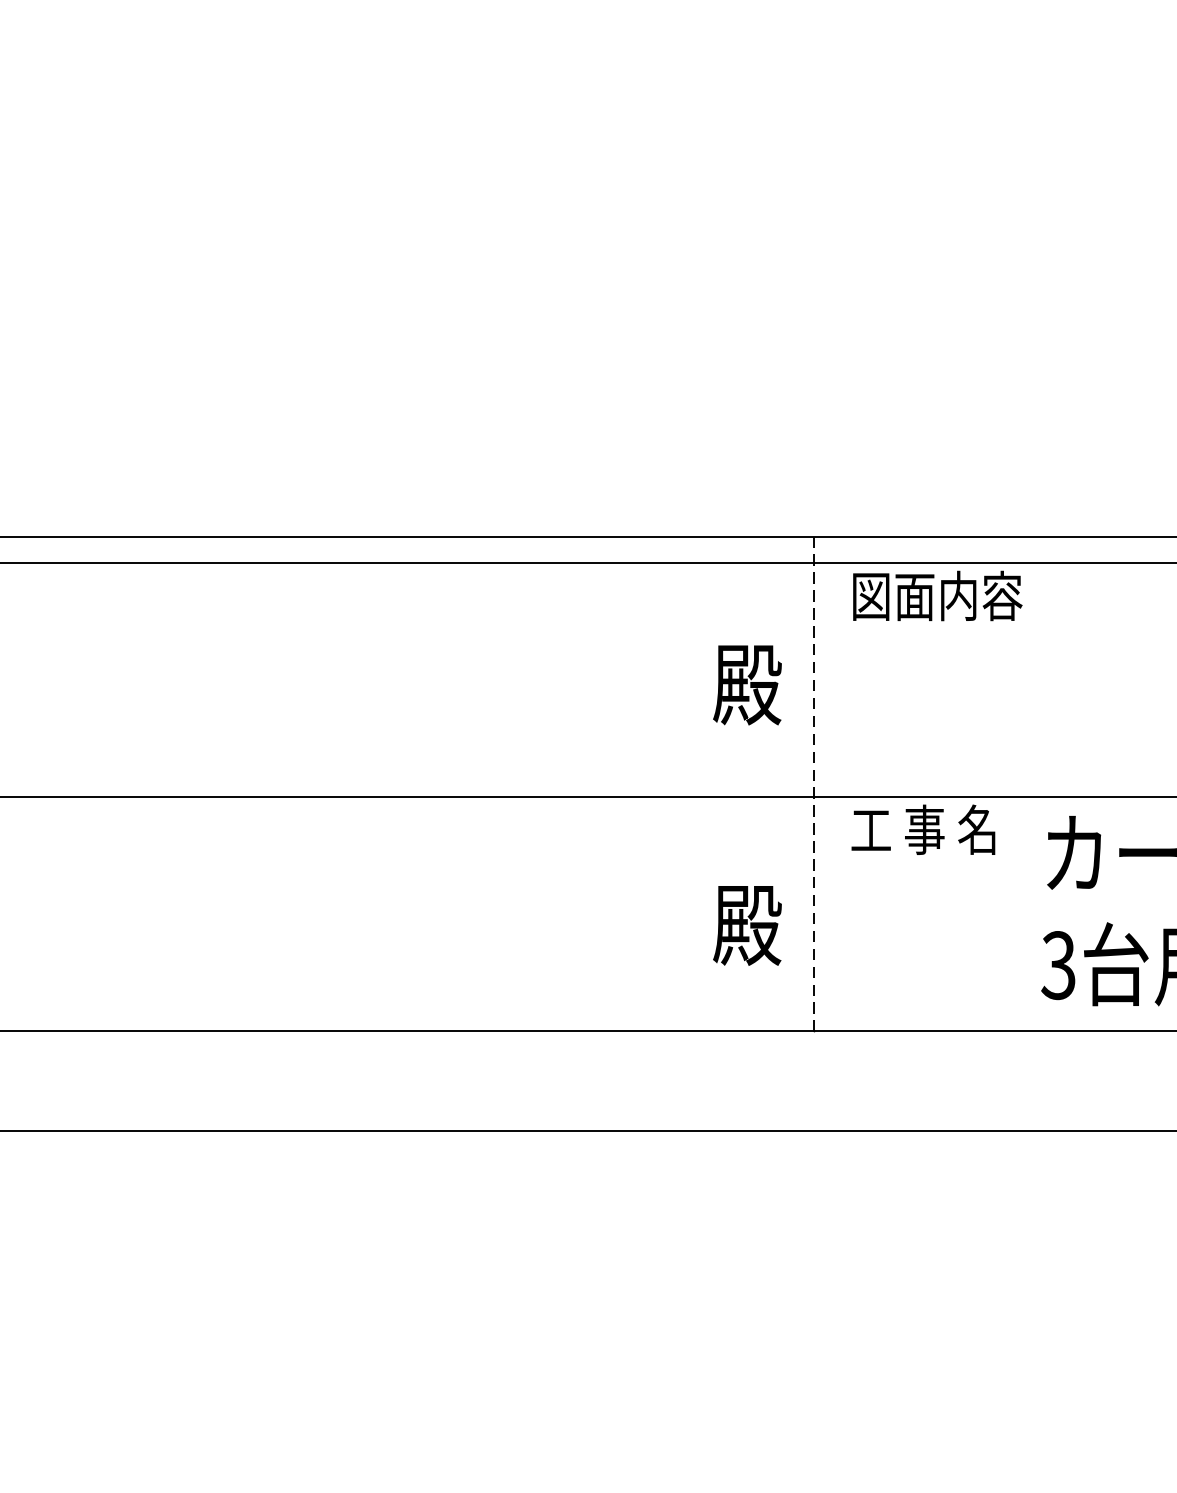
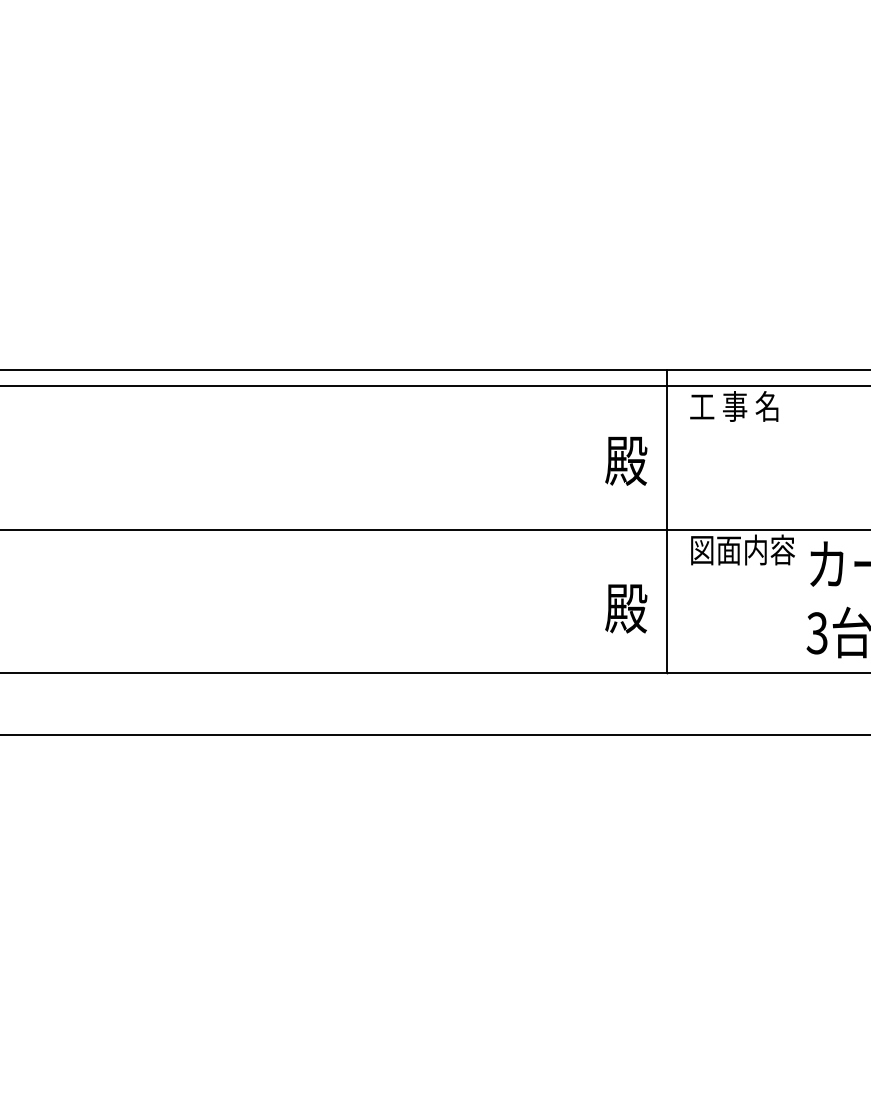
text: (936, 596) -> (742, 406), 図面内容 -> 工 事 名
line: (814, 783) -> (667, 521), dashed -> solid
text: (936, 828) -> (742, 549), 工 事 名 -> 図面内容

